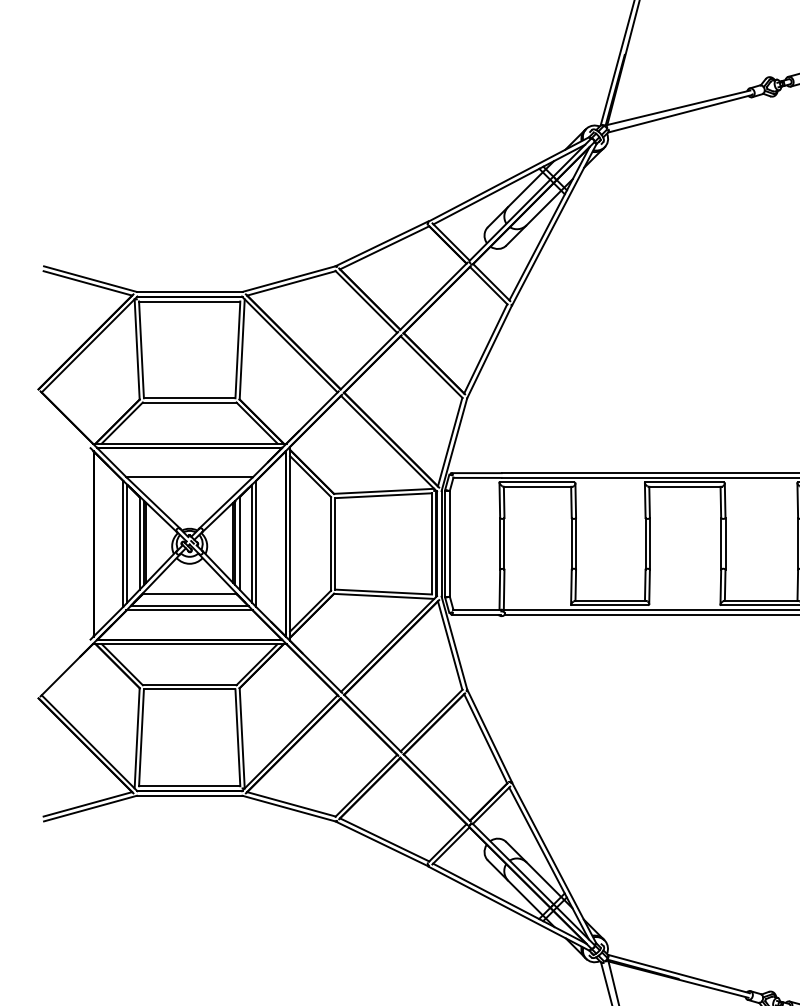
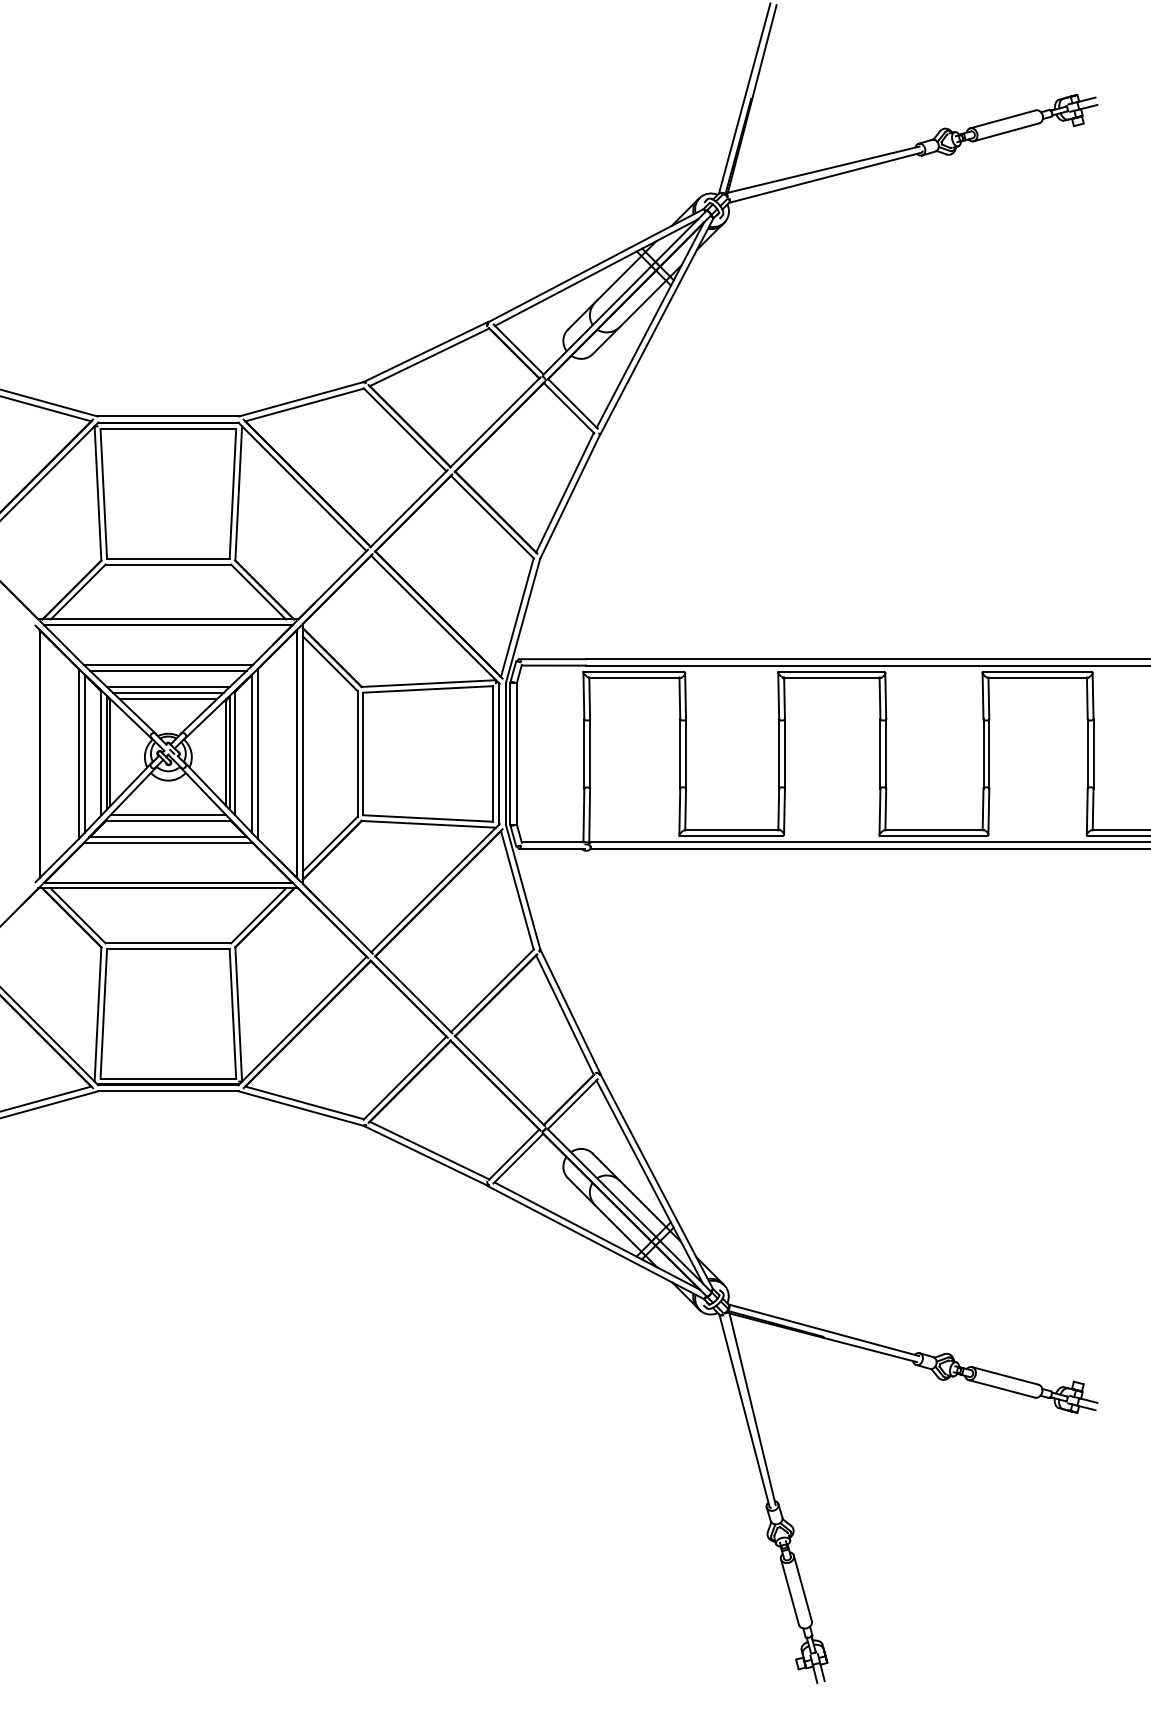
line: (189, 481) -> (167, 670), added
line: (189, 494) -> (167, 687), added
line: (189, 497) -> (168, 692), added
line: (189, 503) -> (168, 699), added
line: (189, 589) -> (168, 815), added

